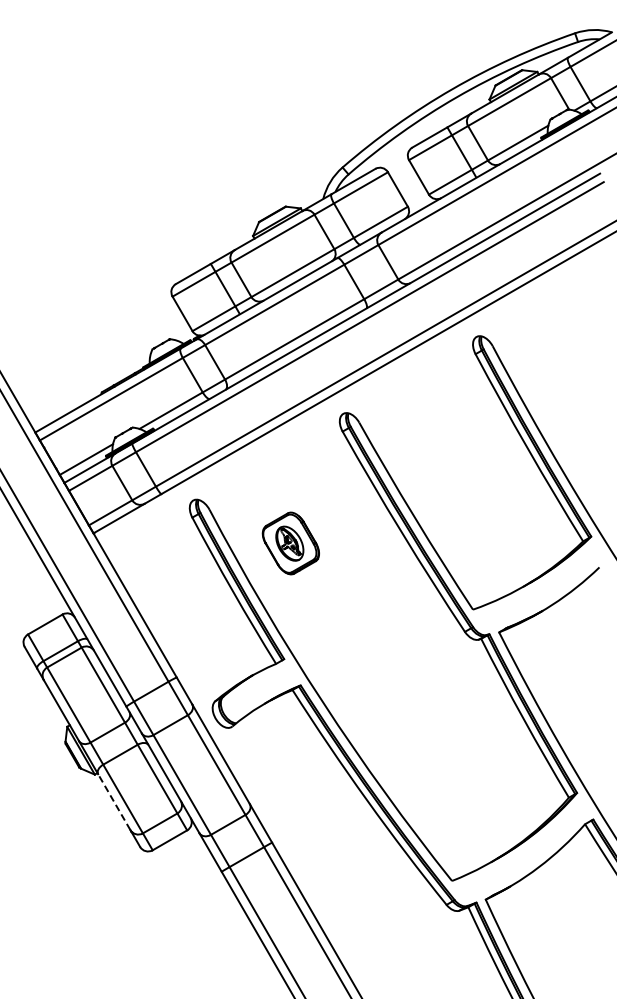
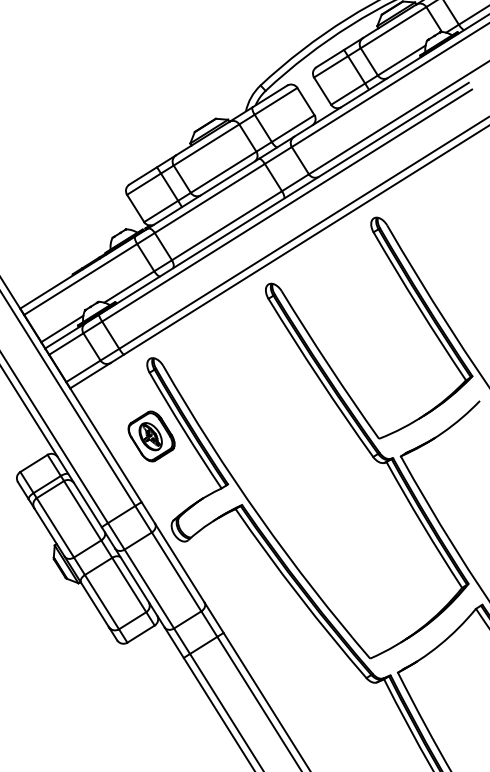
part: (290, 543) -> (151, 436), moved
line: (114, 801) -> (95, 604), dashed -> solid

